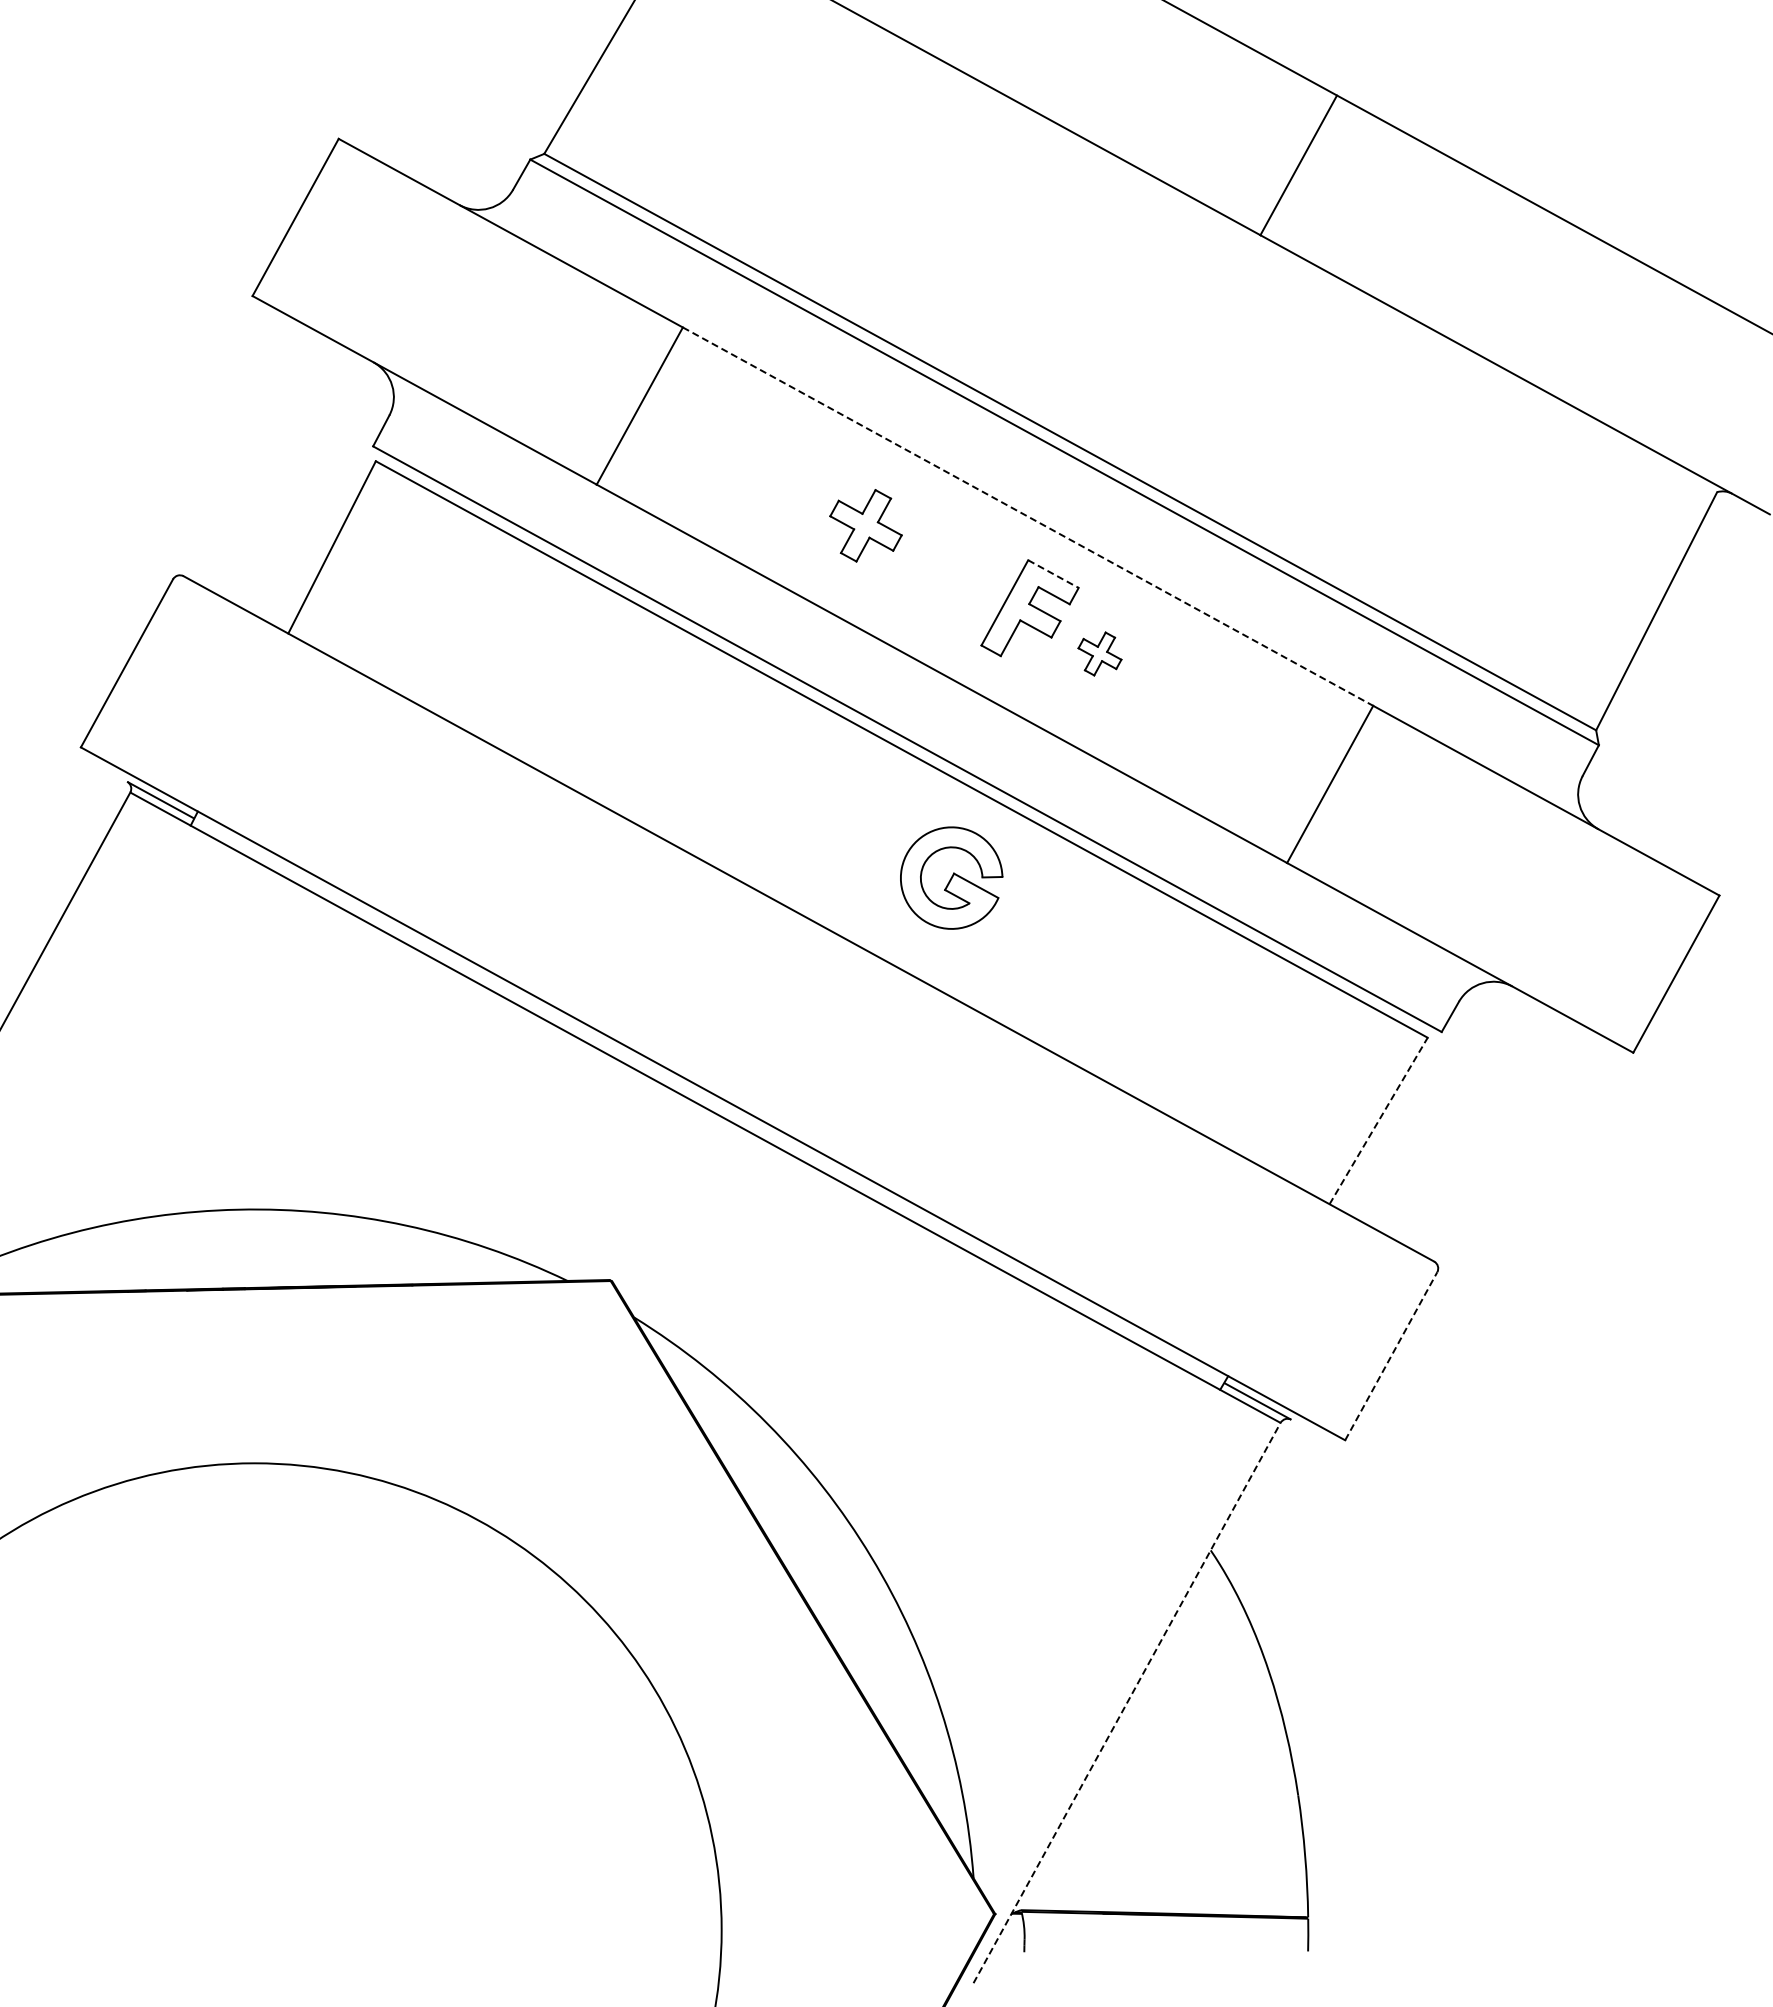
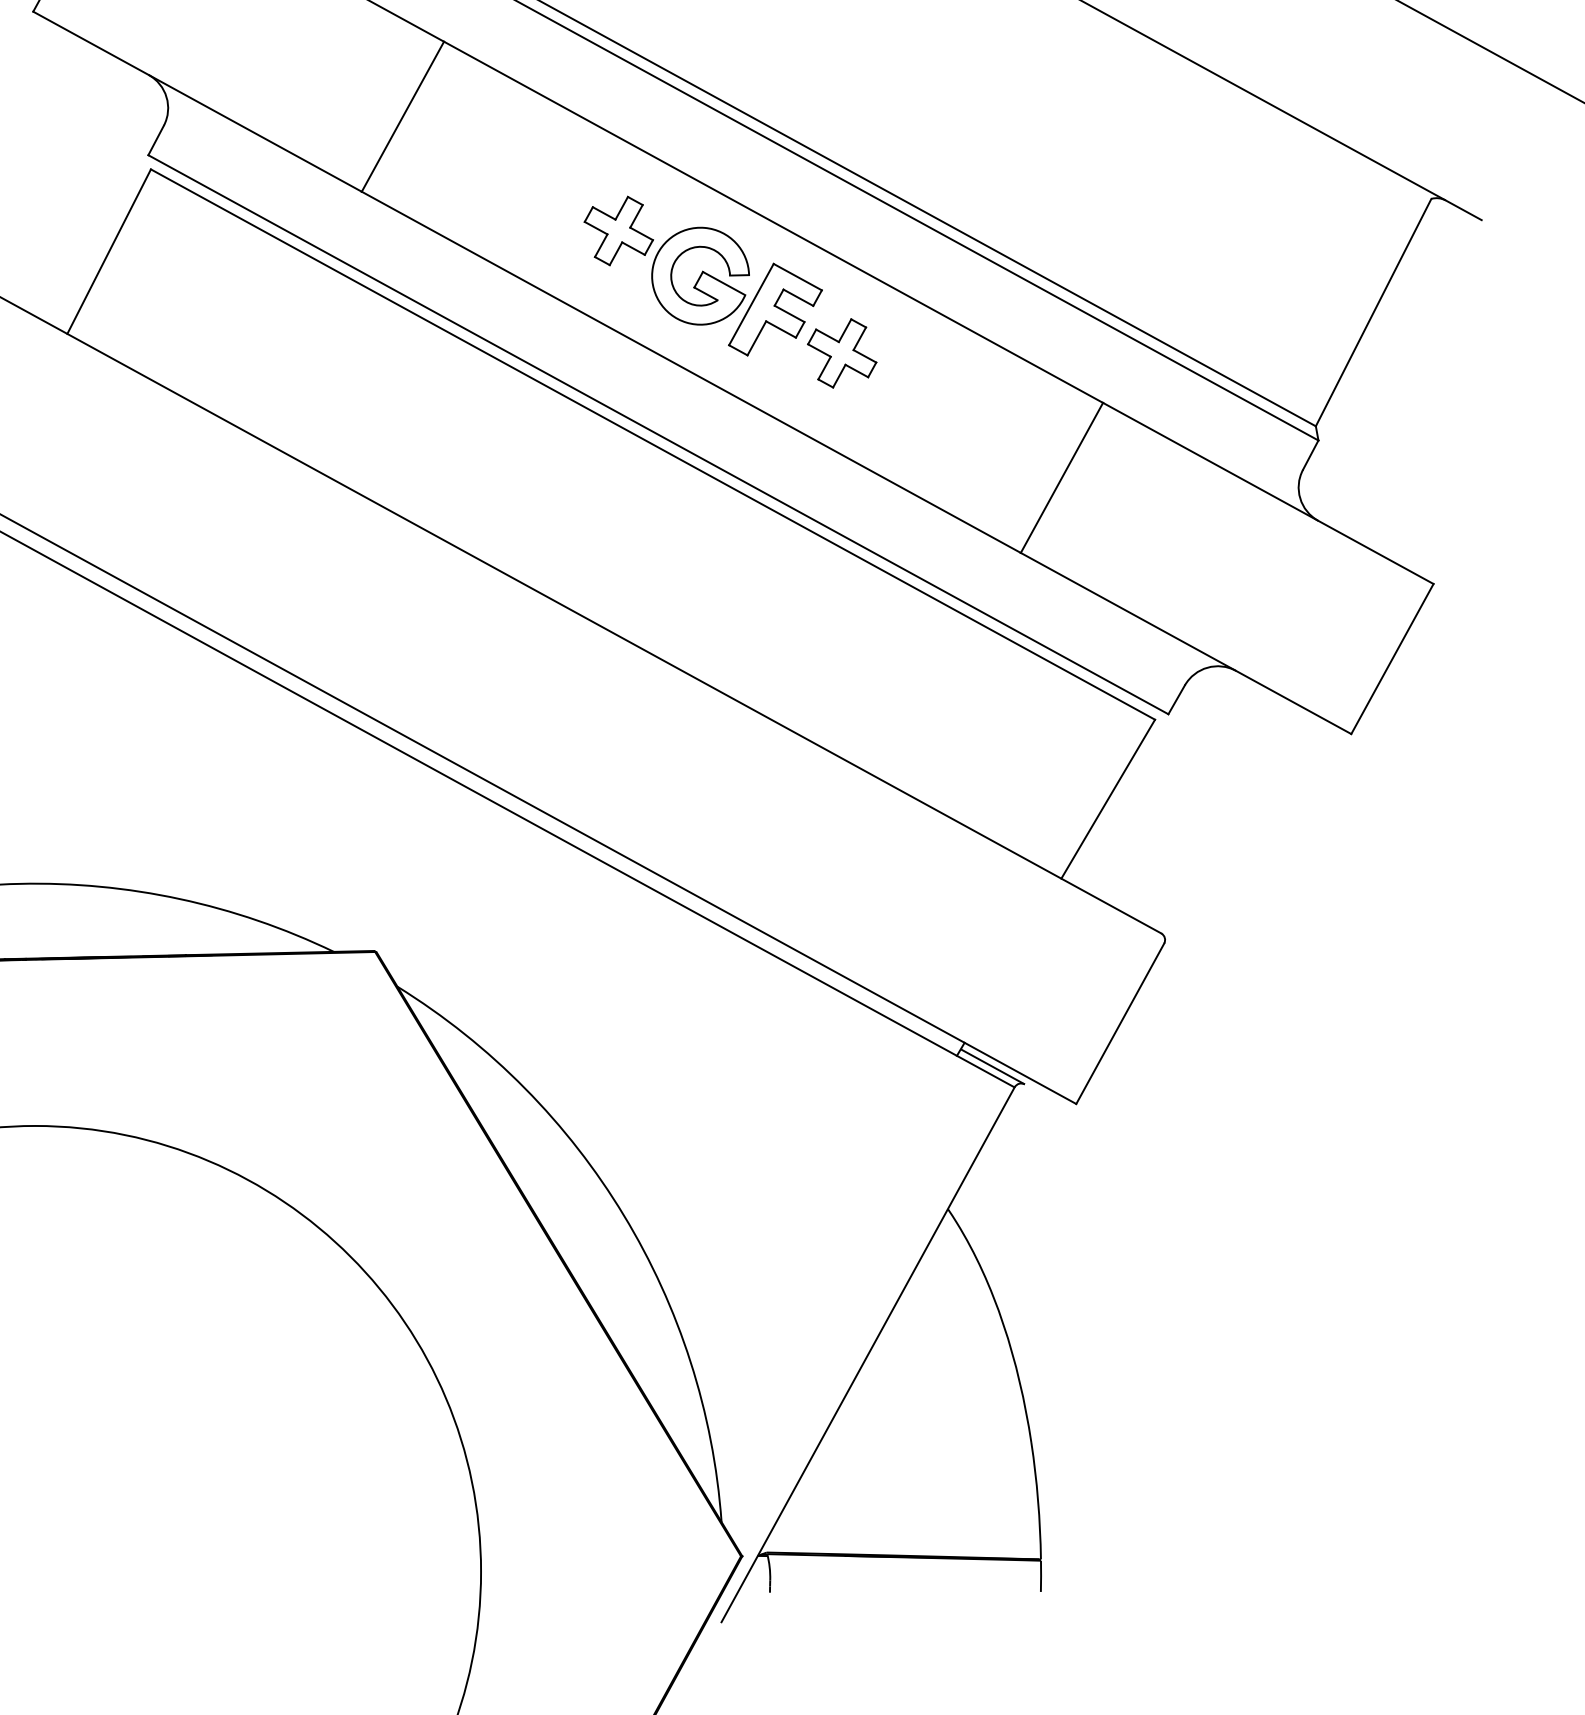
line: (1028, 516) -> (773, 222), dashed -> solid
line: (1053, 574) -> (797, 277), dashed -> solid
part: (1099, 653) -> (841, 352), size x1.67
part: (951, 877) -> (700, 275), moved
line: (1378, 1120) -> (1108, 798), dashed -> solid
line: (1391, 1356) -> (1120, 1024), dashed -> solid
line: (1127, 1702) -> (868, 1354), dashed -> solid

